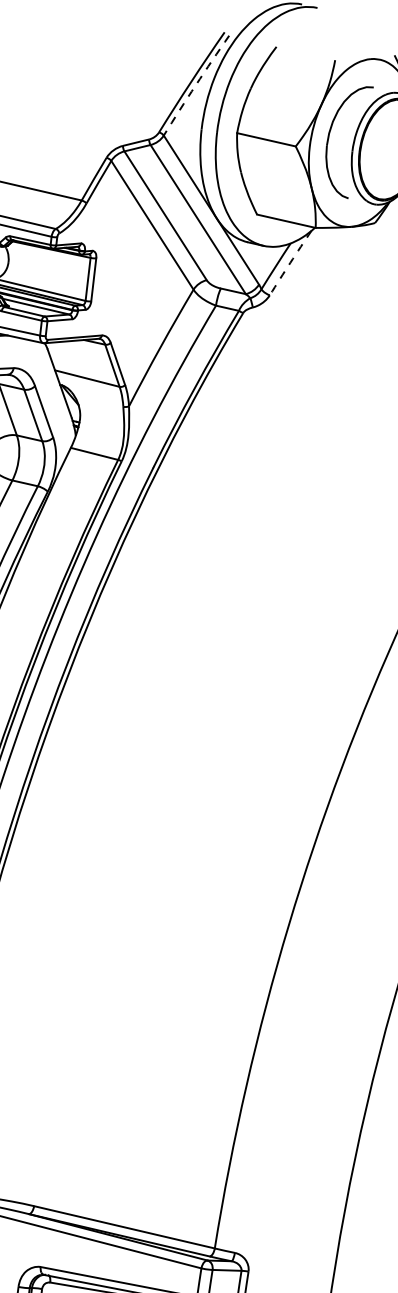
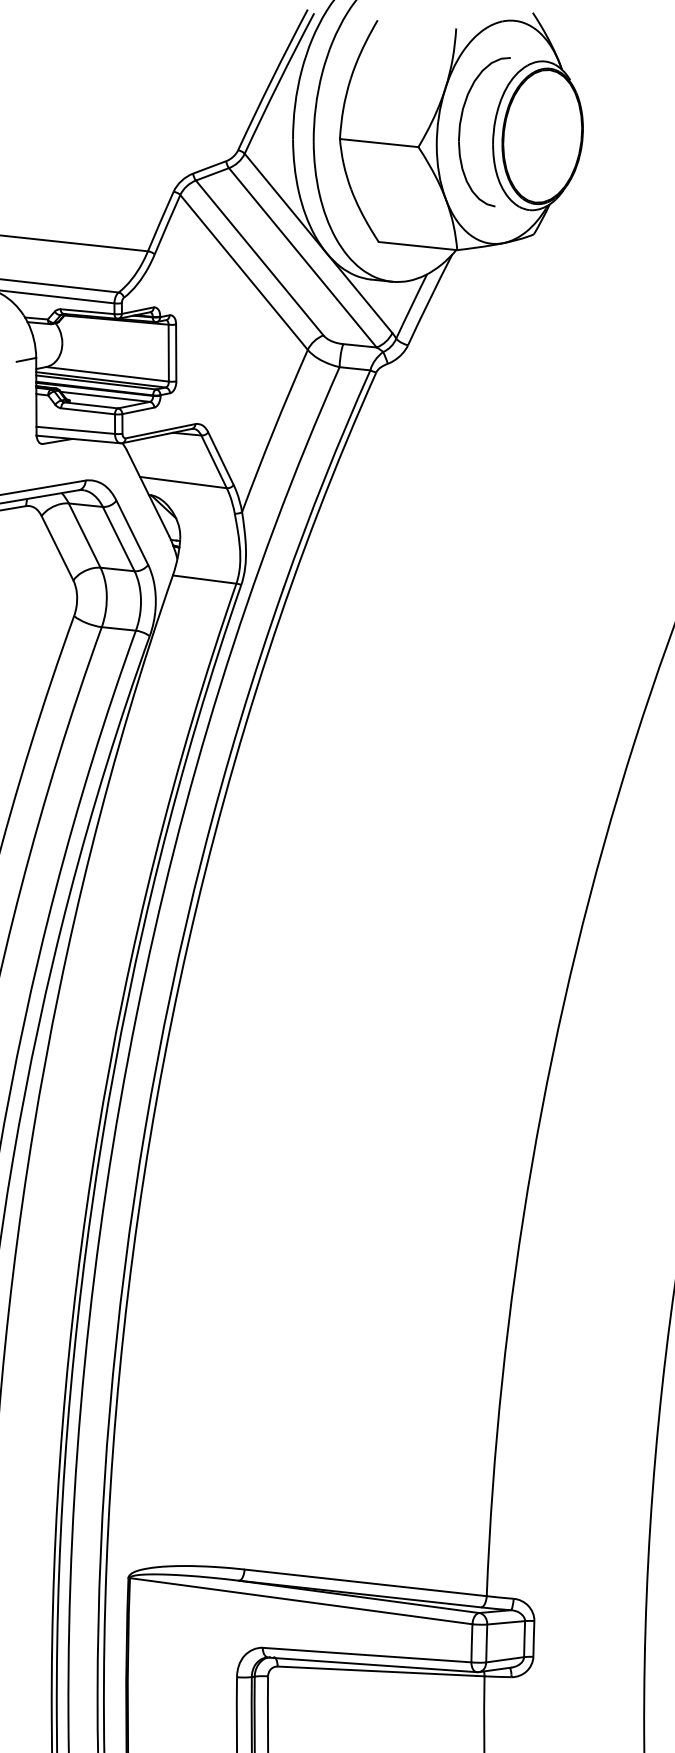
arc: (195, 85) -> (278, 83), dashed -> solid
arc: (290, 262) -> (429, 299), dashed -> solid

